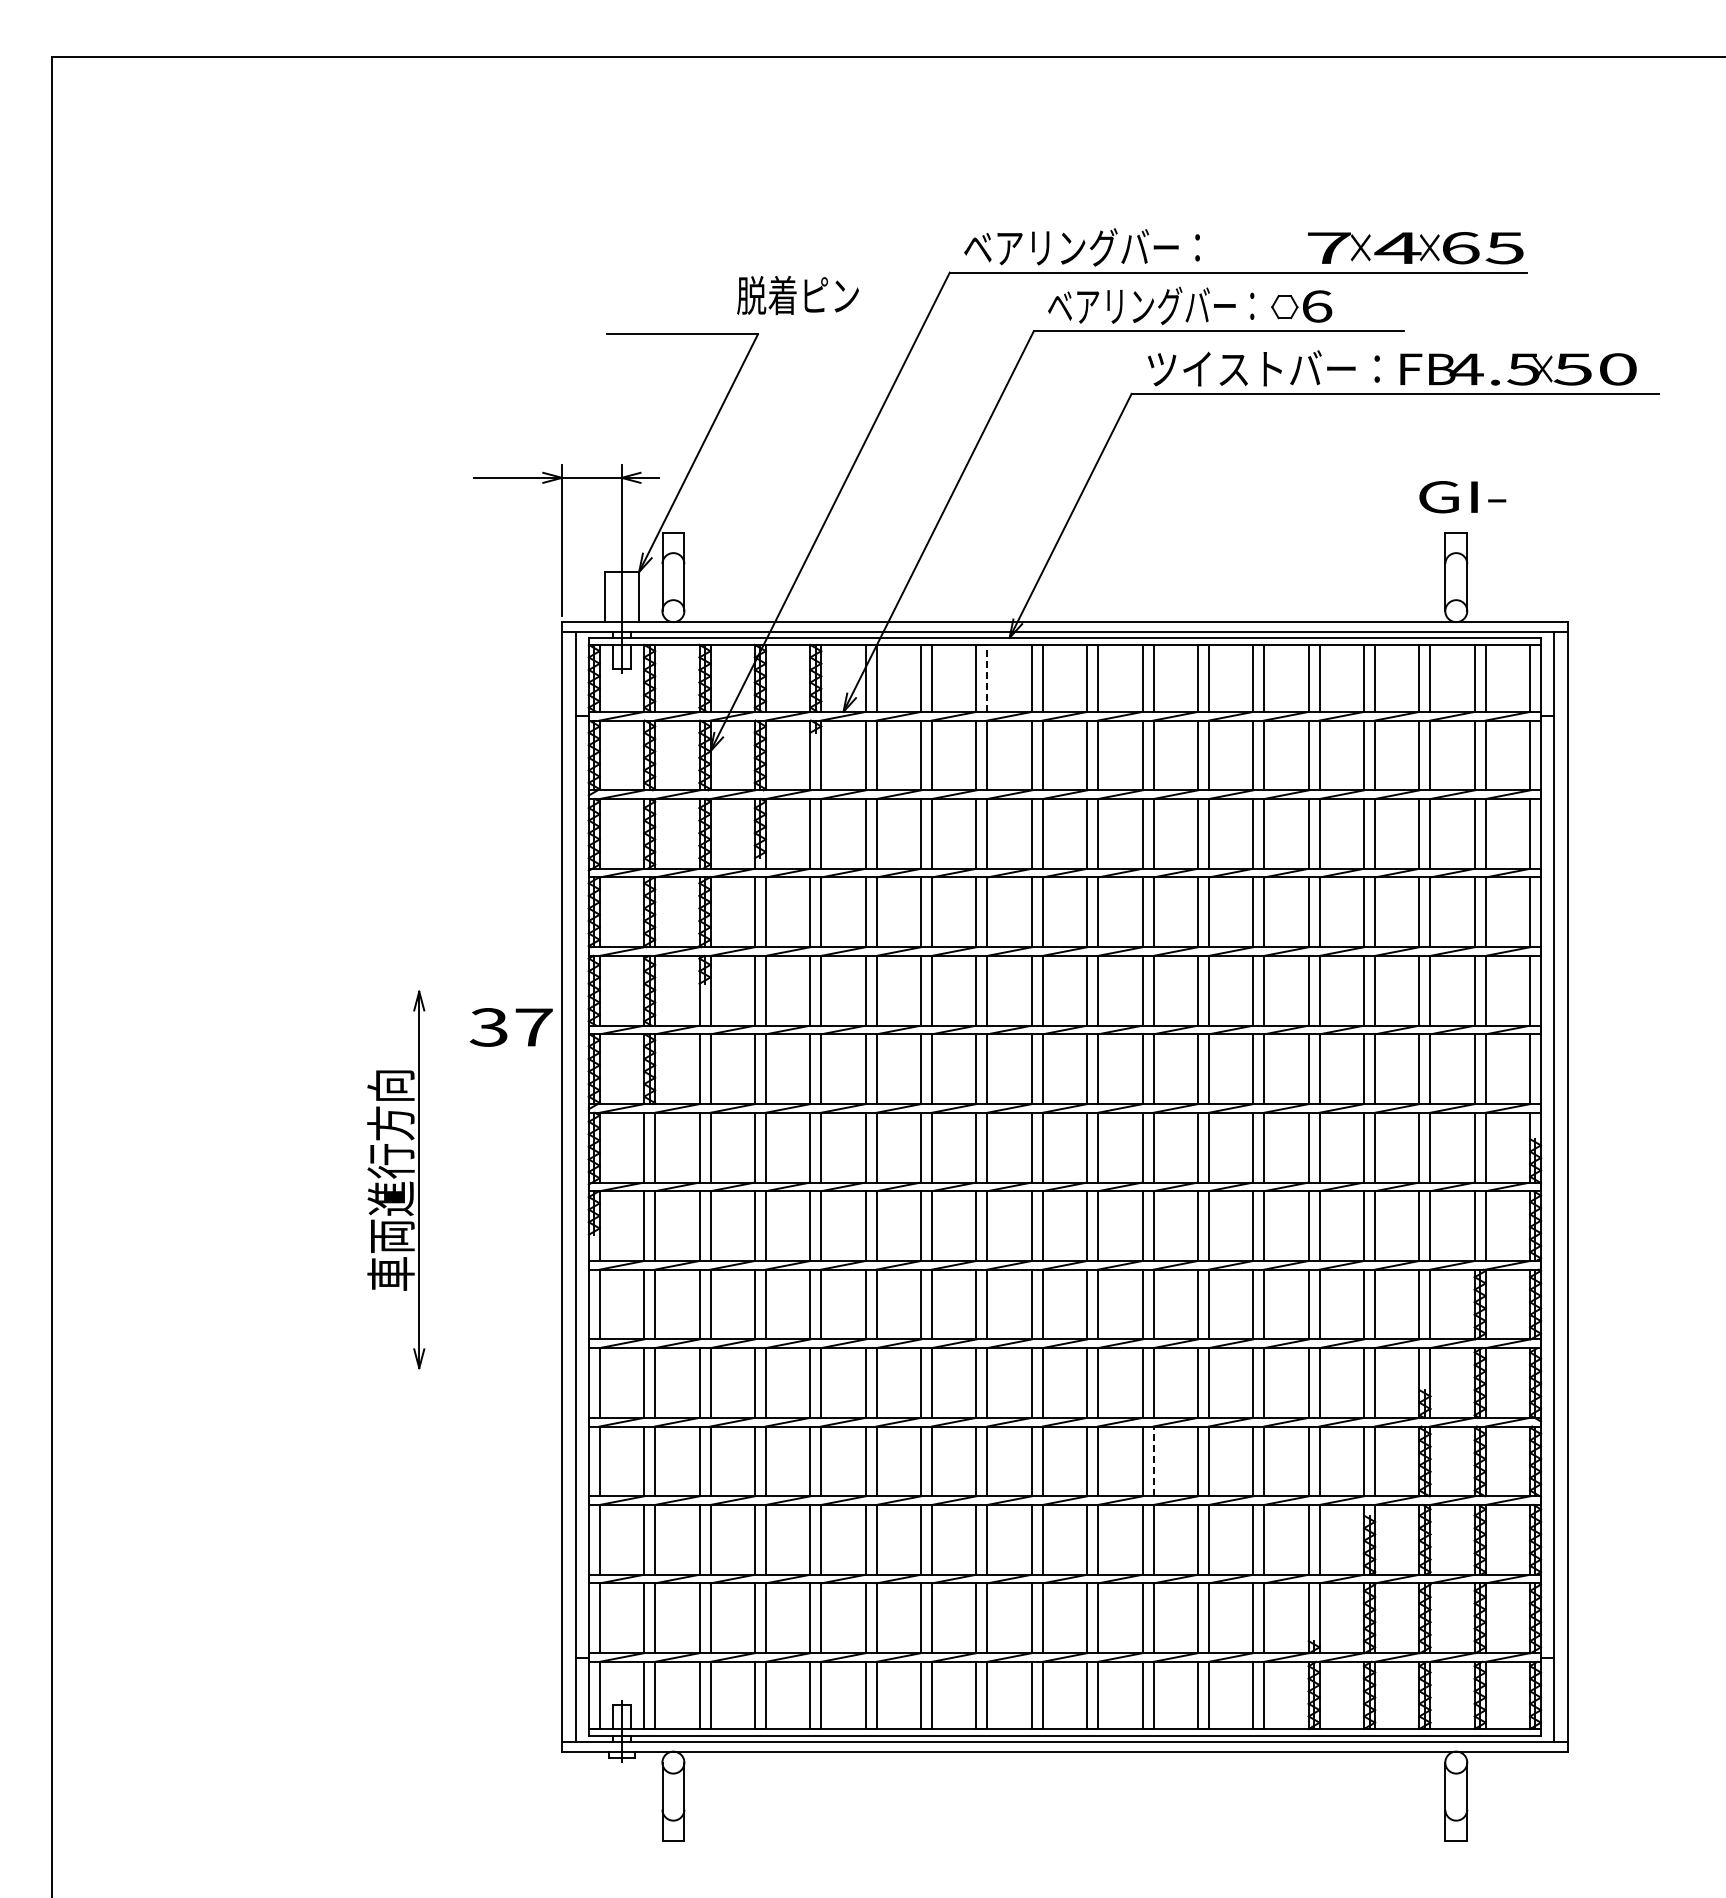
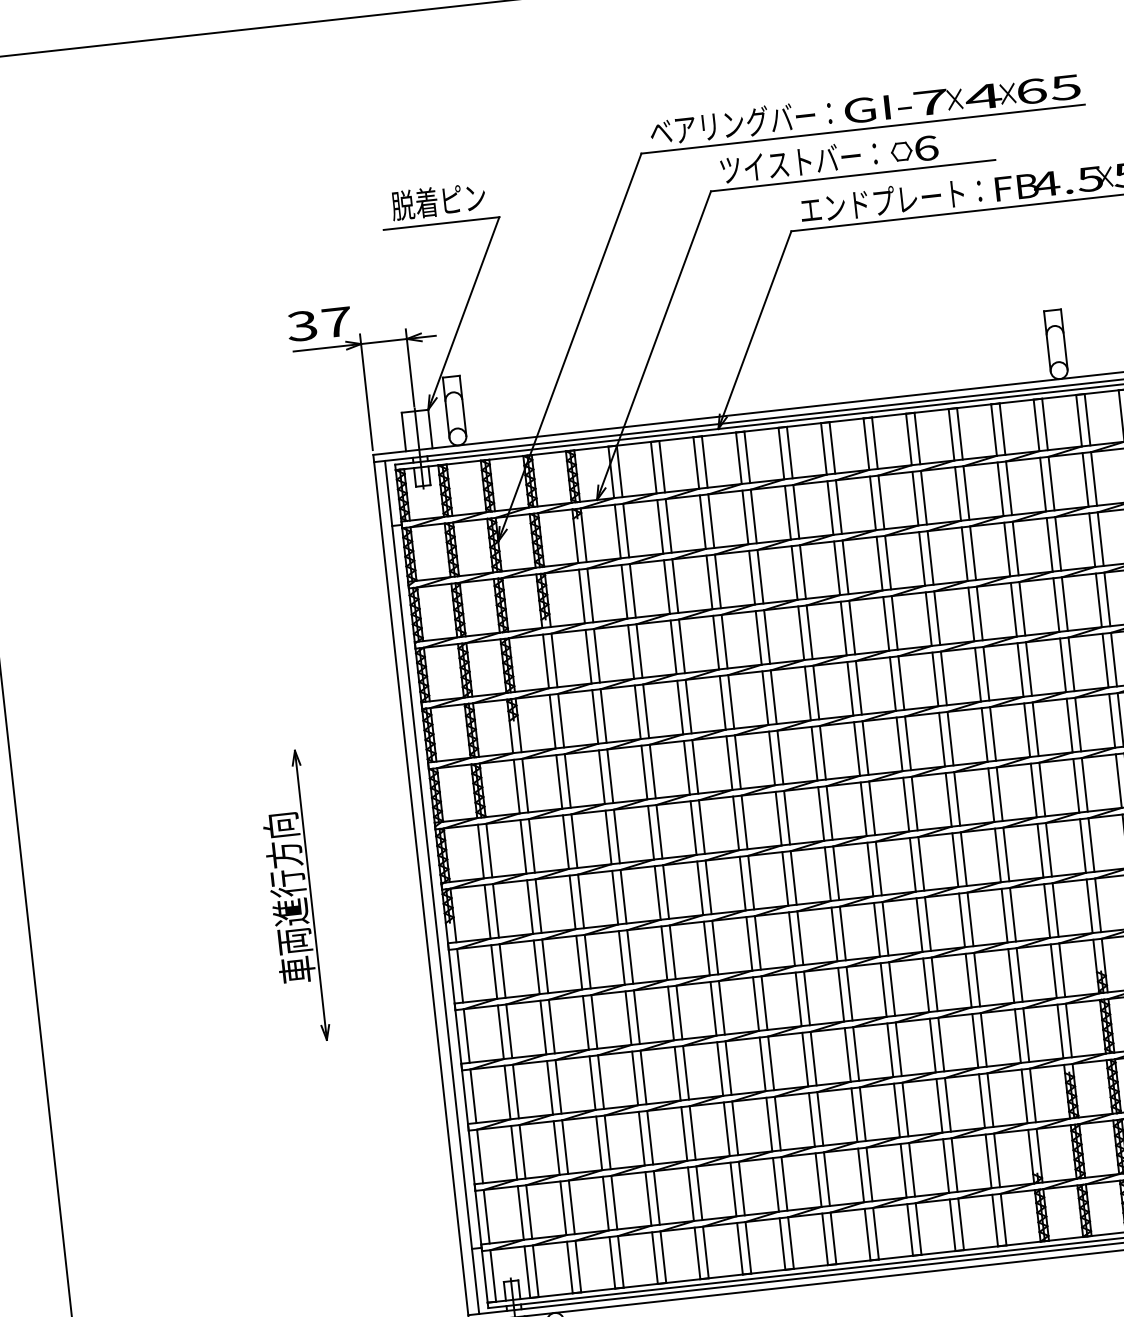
text: (797, 295) -> (438, 201), moved
text: (1151, 305) -> (799, 161), ベアリングバー： -> ツイストバー：
text: (1263, 367) -> (890, 199), ツイストバー： -> エンドプレート：
text: (1462, 497) -> (878, 108), moved
line: (987, 678) -> (704, 462), dashed -> solid
text: (510, 1027) -> (318, 324), moved
line: (1153, 1461) -> (898, 1049), dashed -> solid

